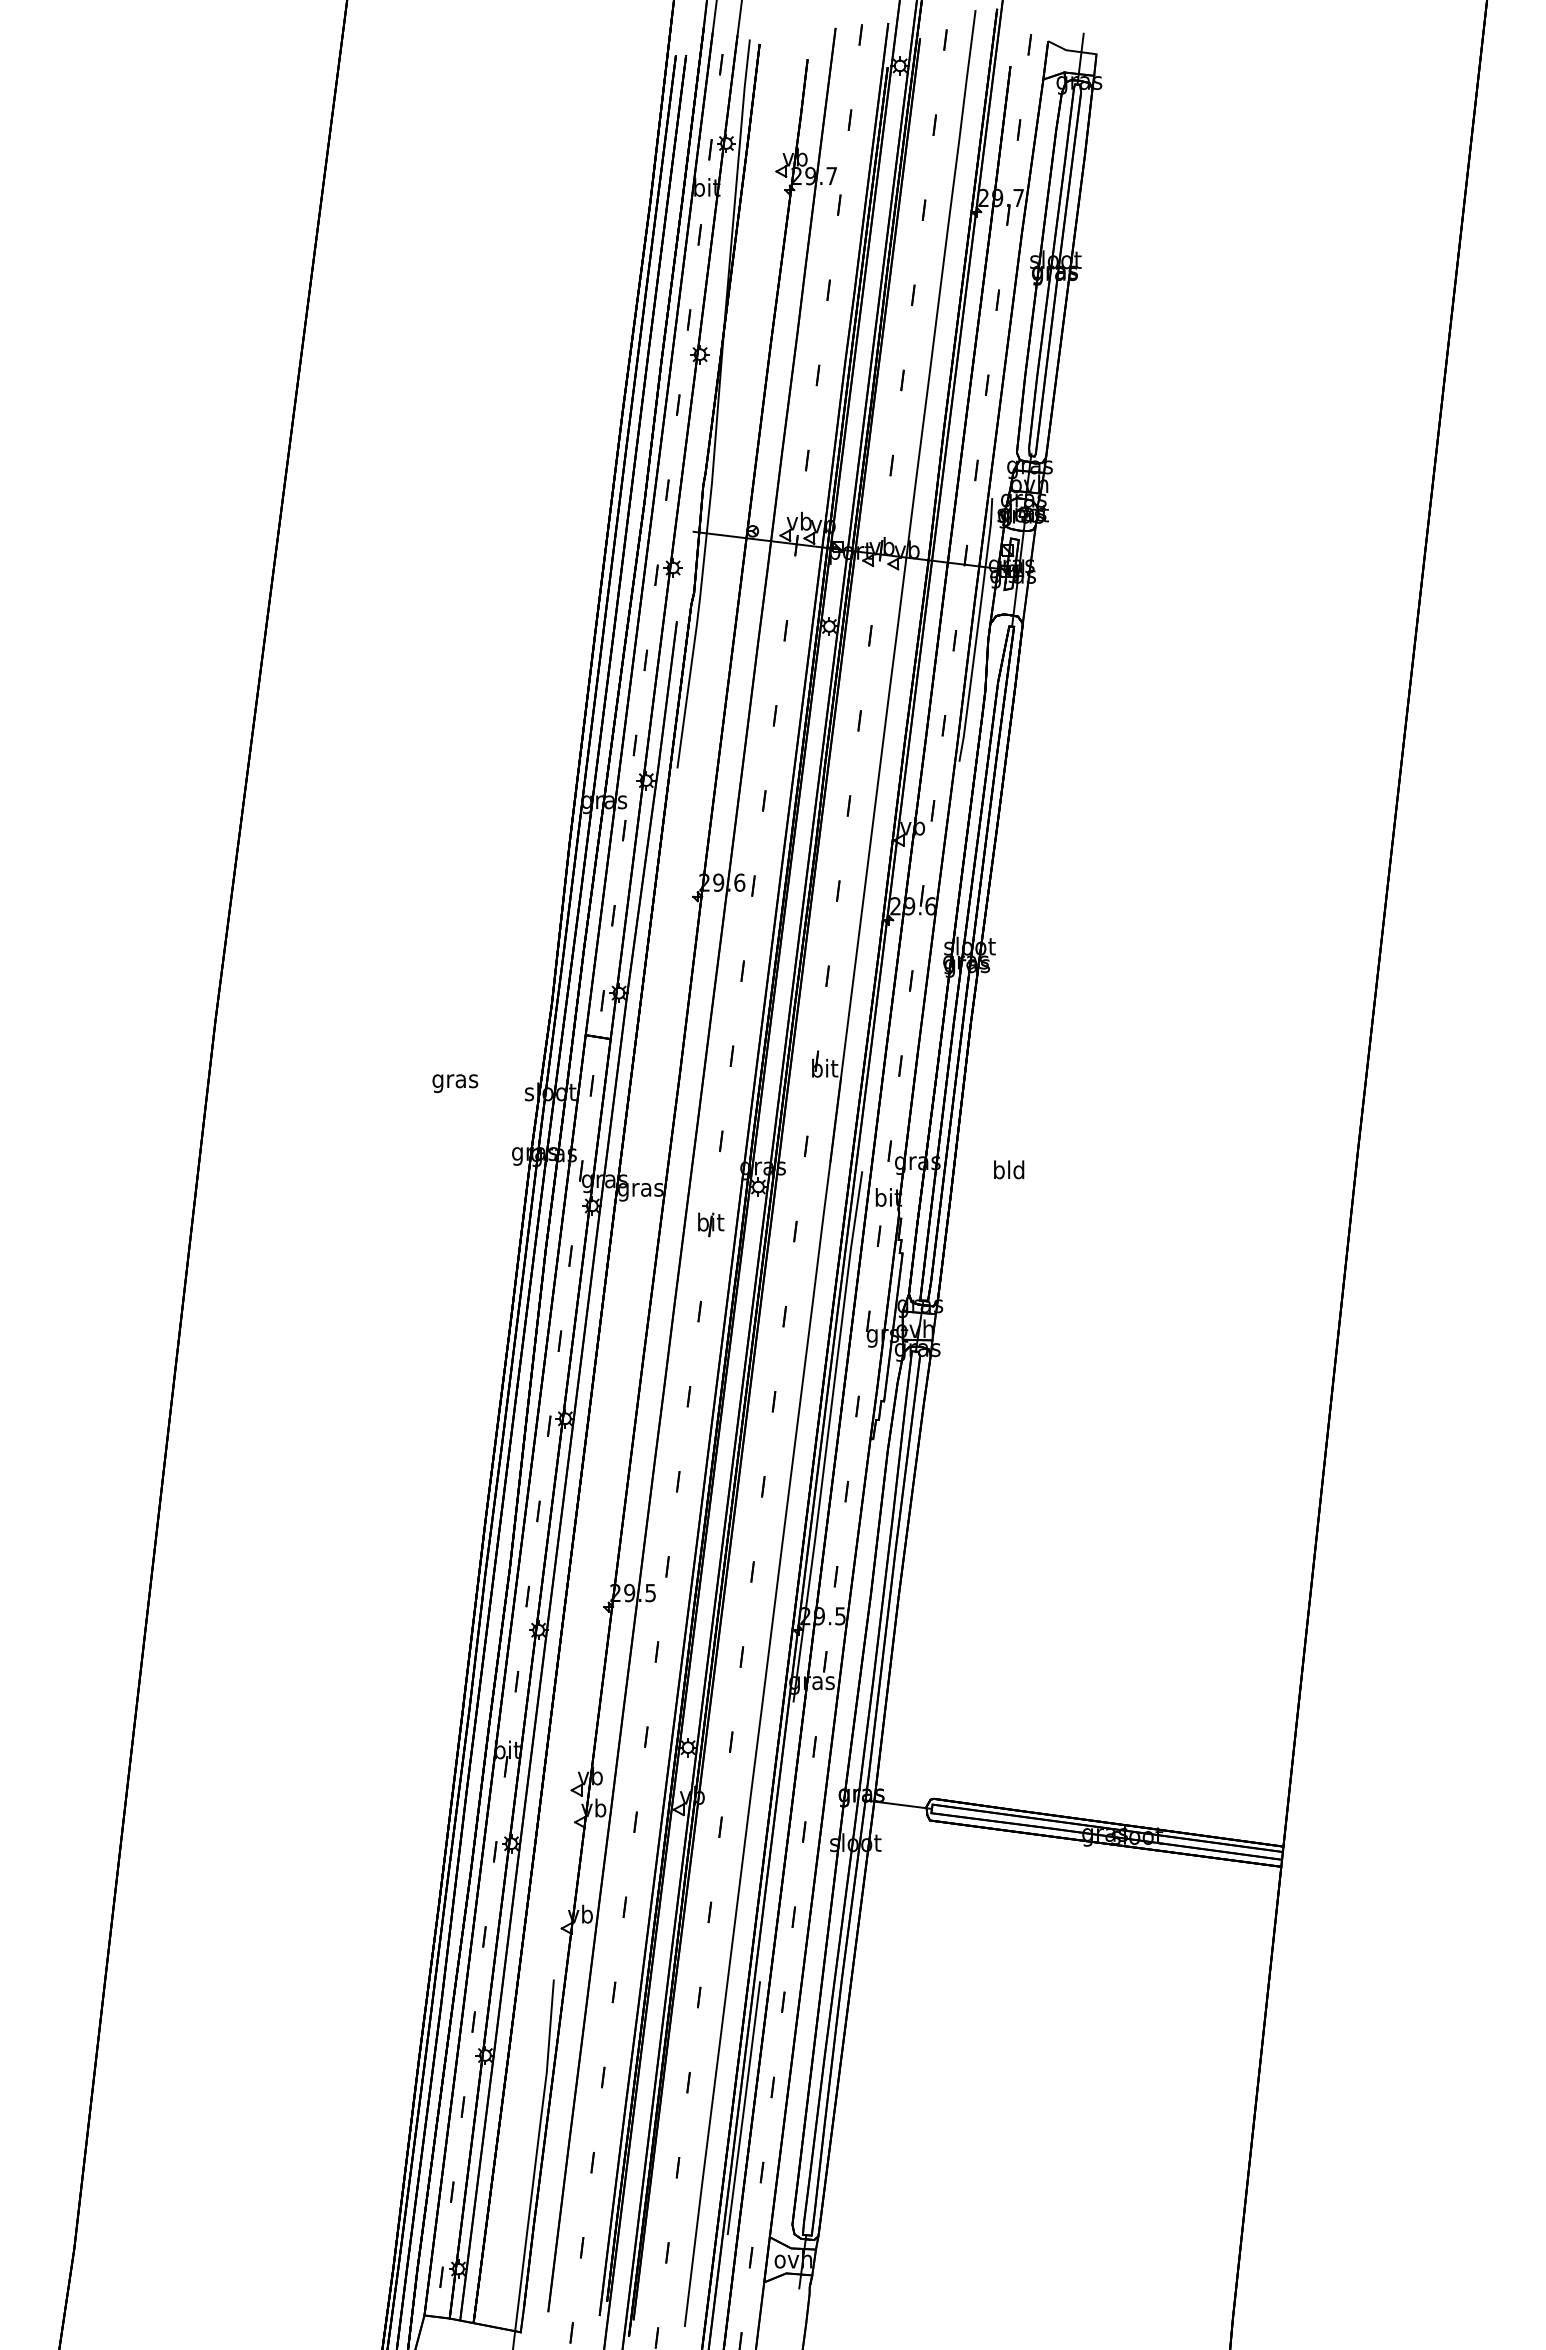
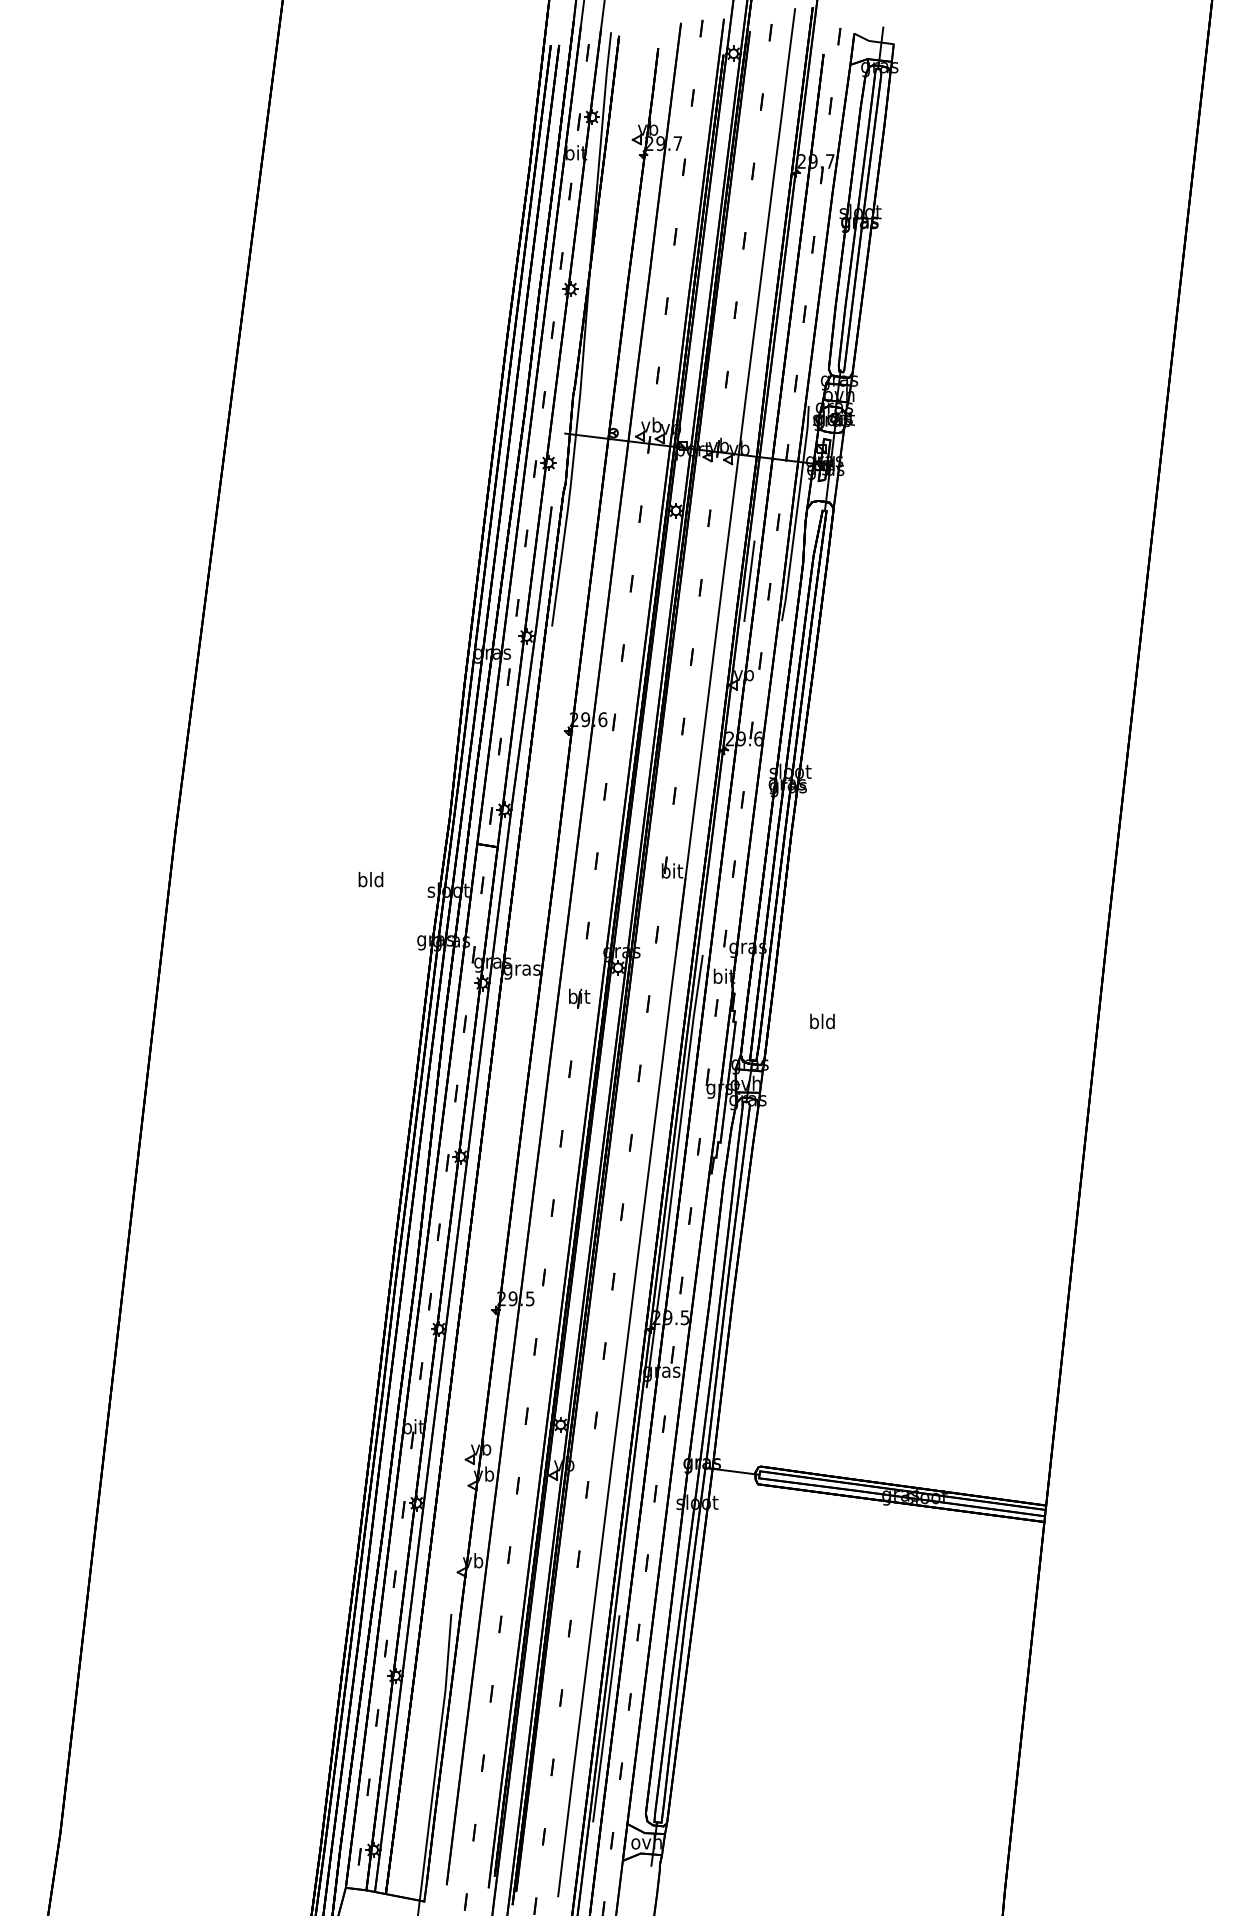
line: (919, 712) -> (749, 580), added
text: (455, 1080) -> (371, 880), gras -> bld
text: (1009, 1169) -> (822, 1021), moved

